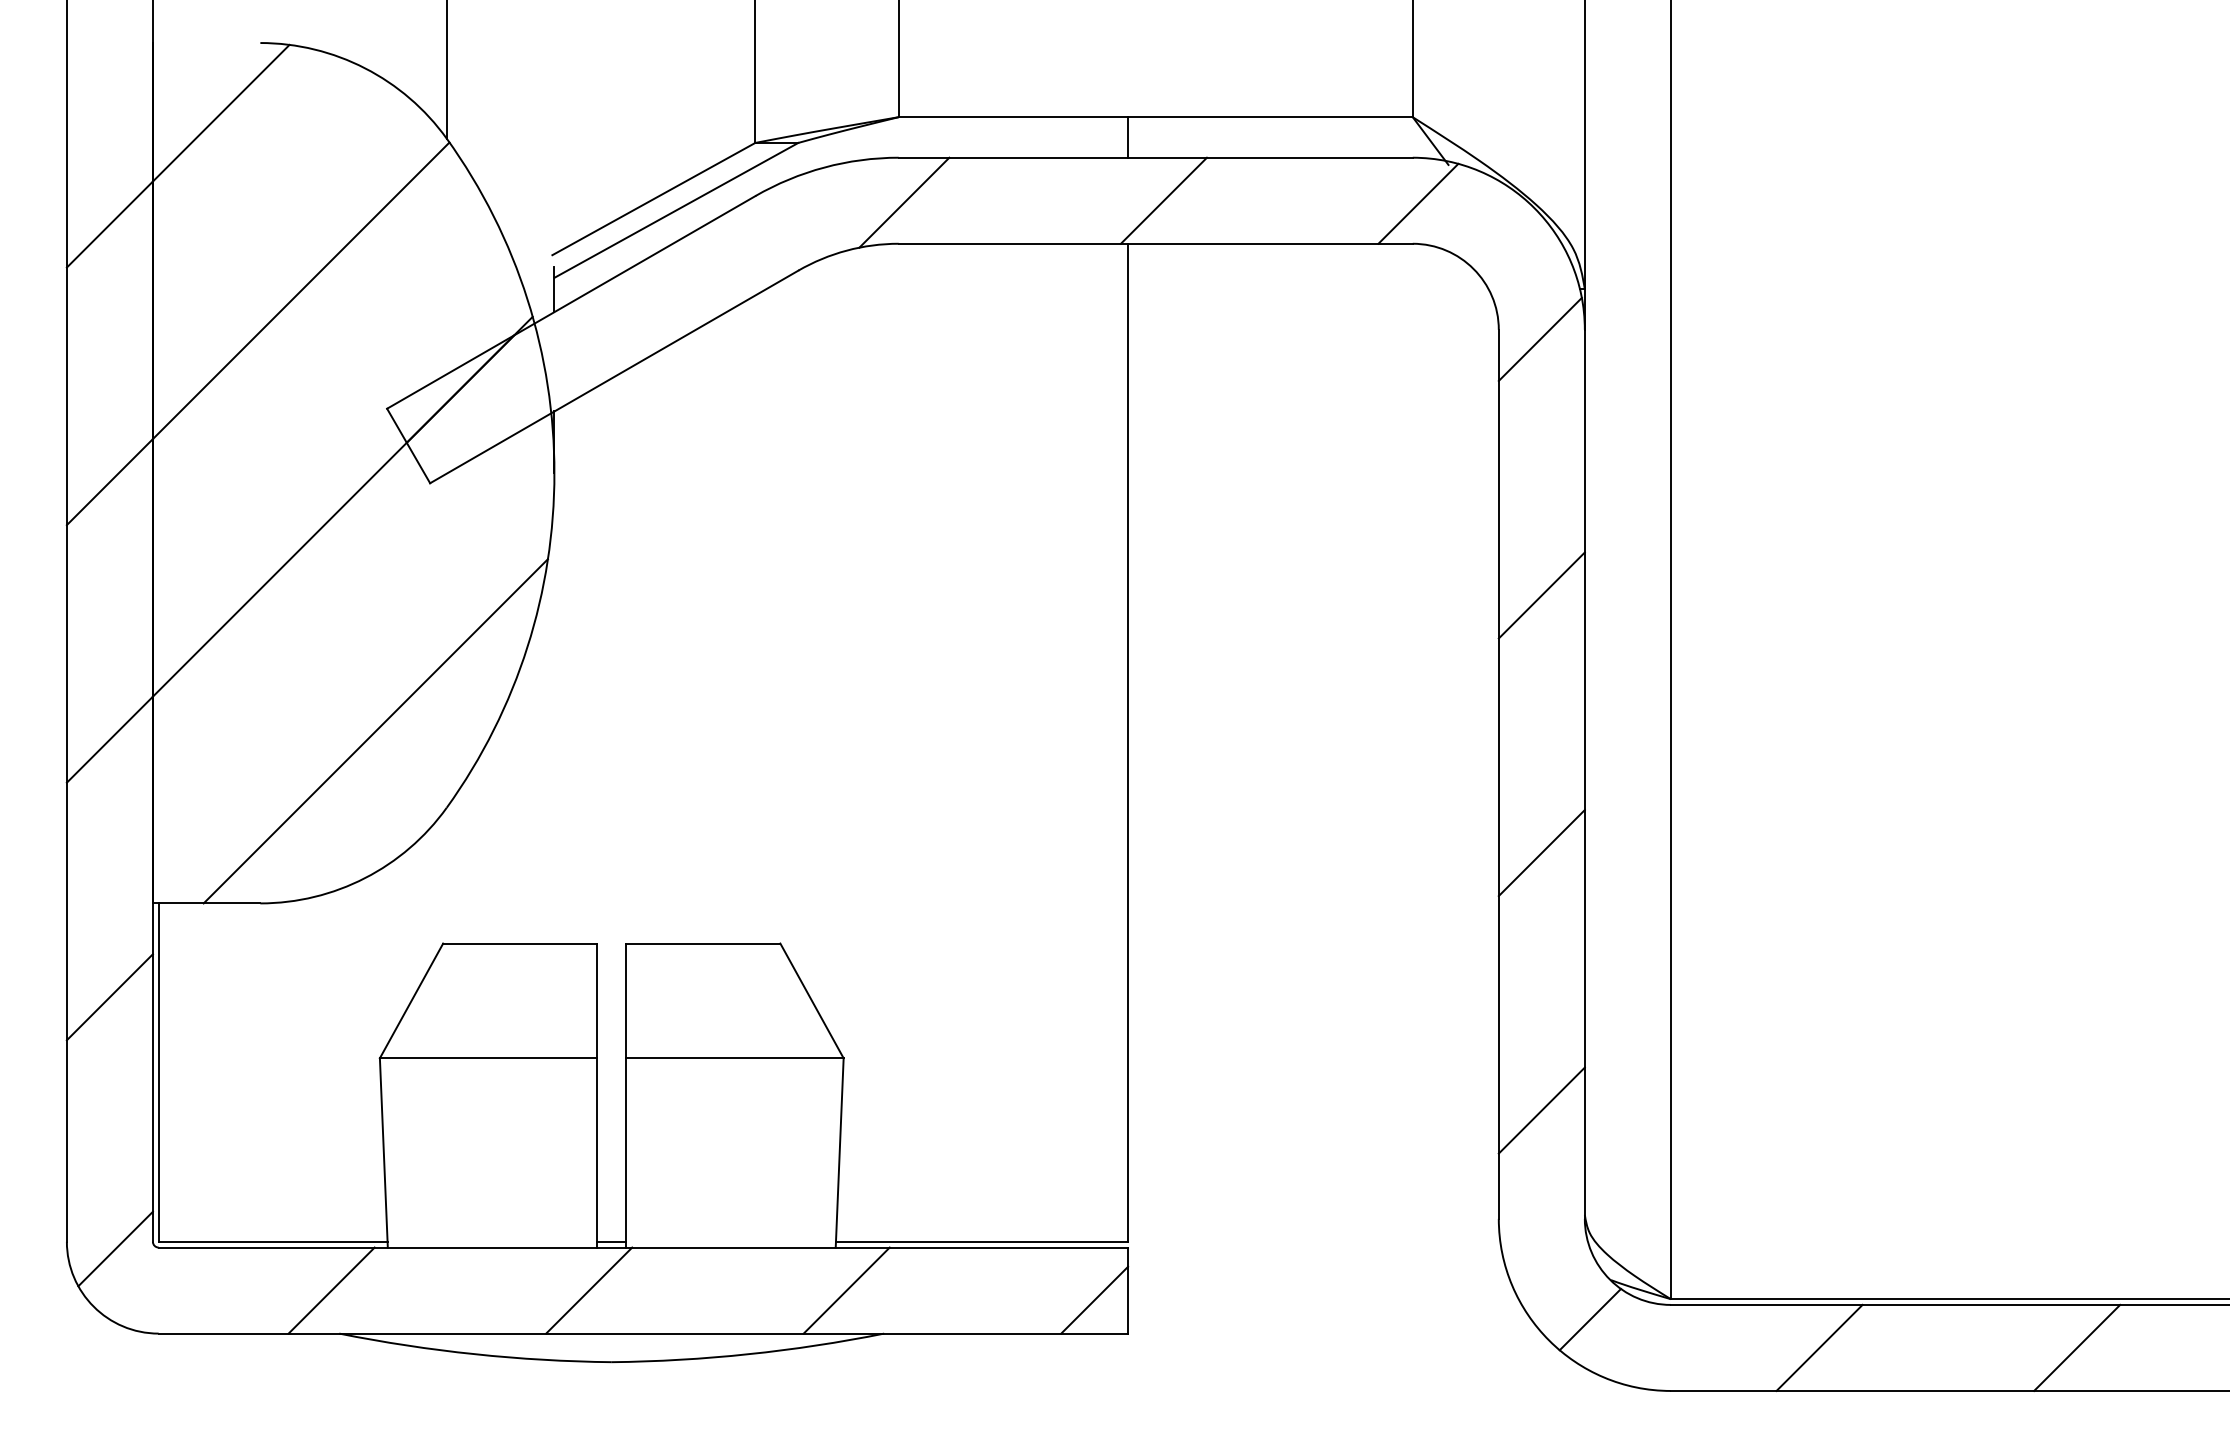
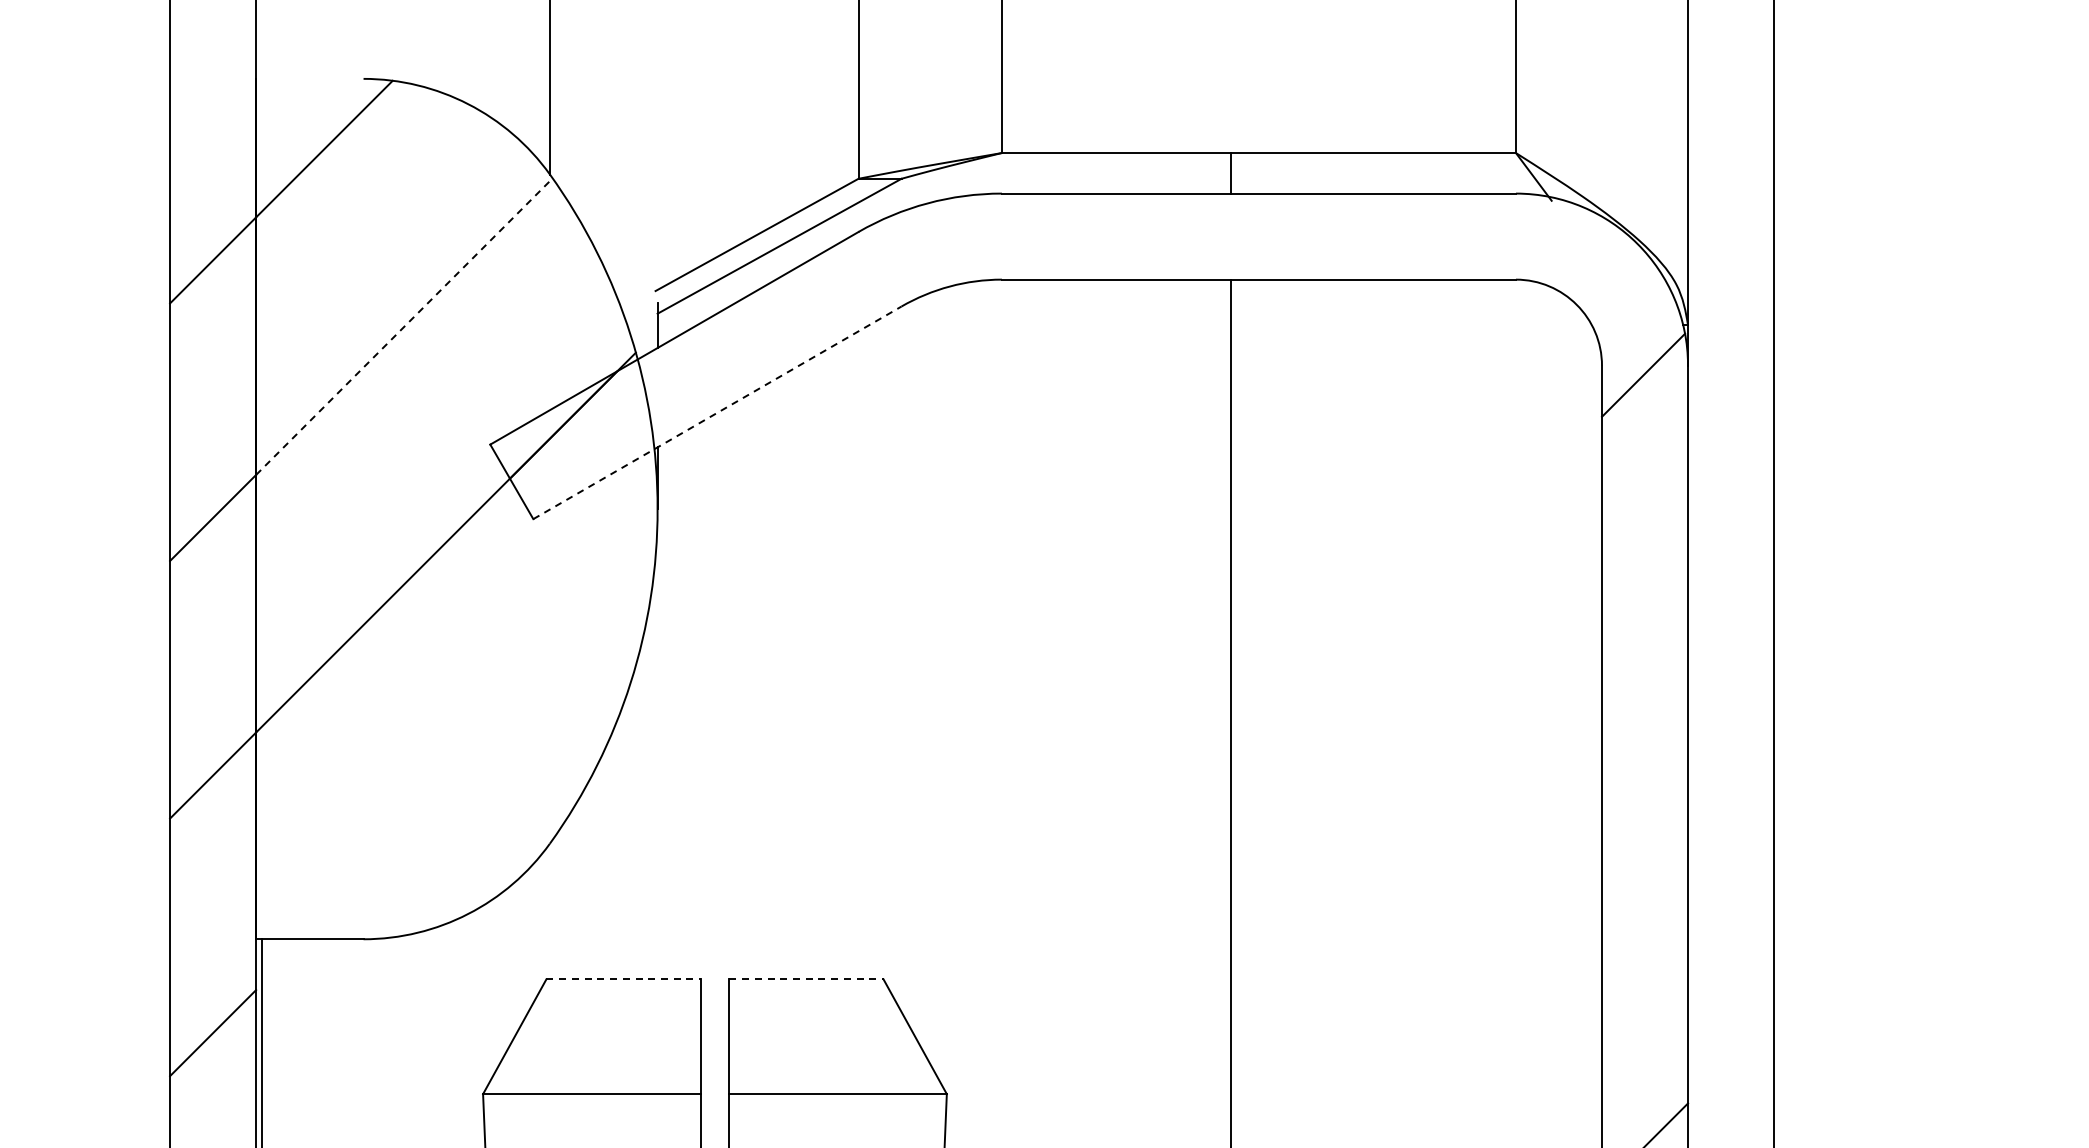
line: (1163, 200) -> (1266, 236), removed
line: (904, 202) -> (1007, 238), removed
line: (1418, 203) -> (1521, 239), removed
line: (301, 290) -> (404, 326), solid -> dashed
line: (614, 376) -> (717, 412), solid -> dashed
line: (1541, 595) -> (1644, 631), removed
line: (375, 731) -> (478, 767), removed
line: (1541, 853) -> (1644, 889), removed
line: (520, 943) -> (623, 979), solid -> dashed
line: (703, 943) -> (806, 979), solid -> dashed

